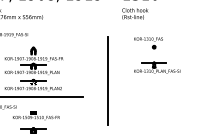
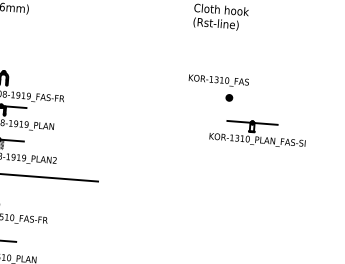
part: (148, 43) -> (218, 89), moved
line: (107, 80) -> (152, 151), removed

